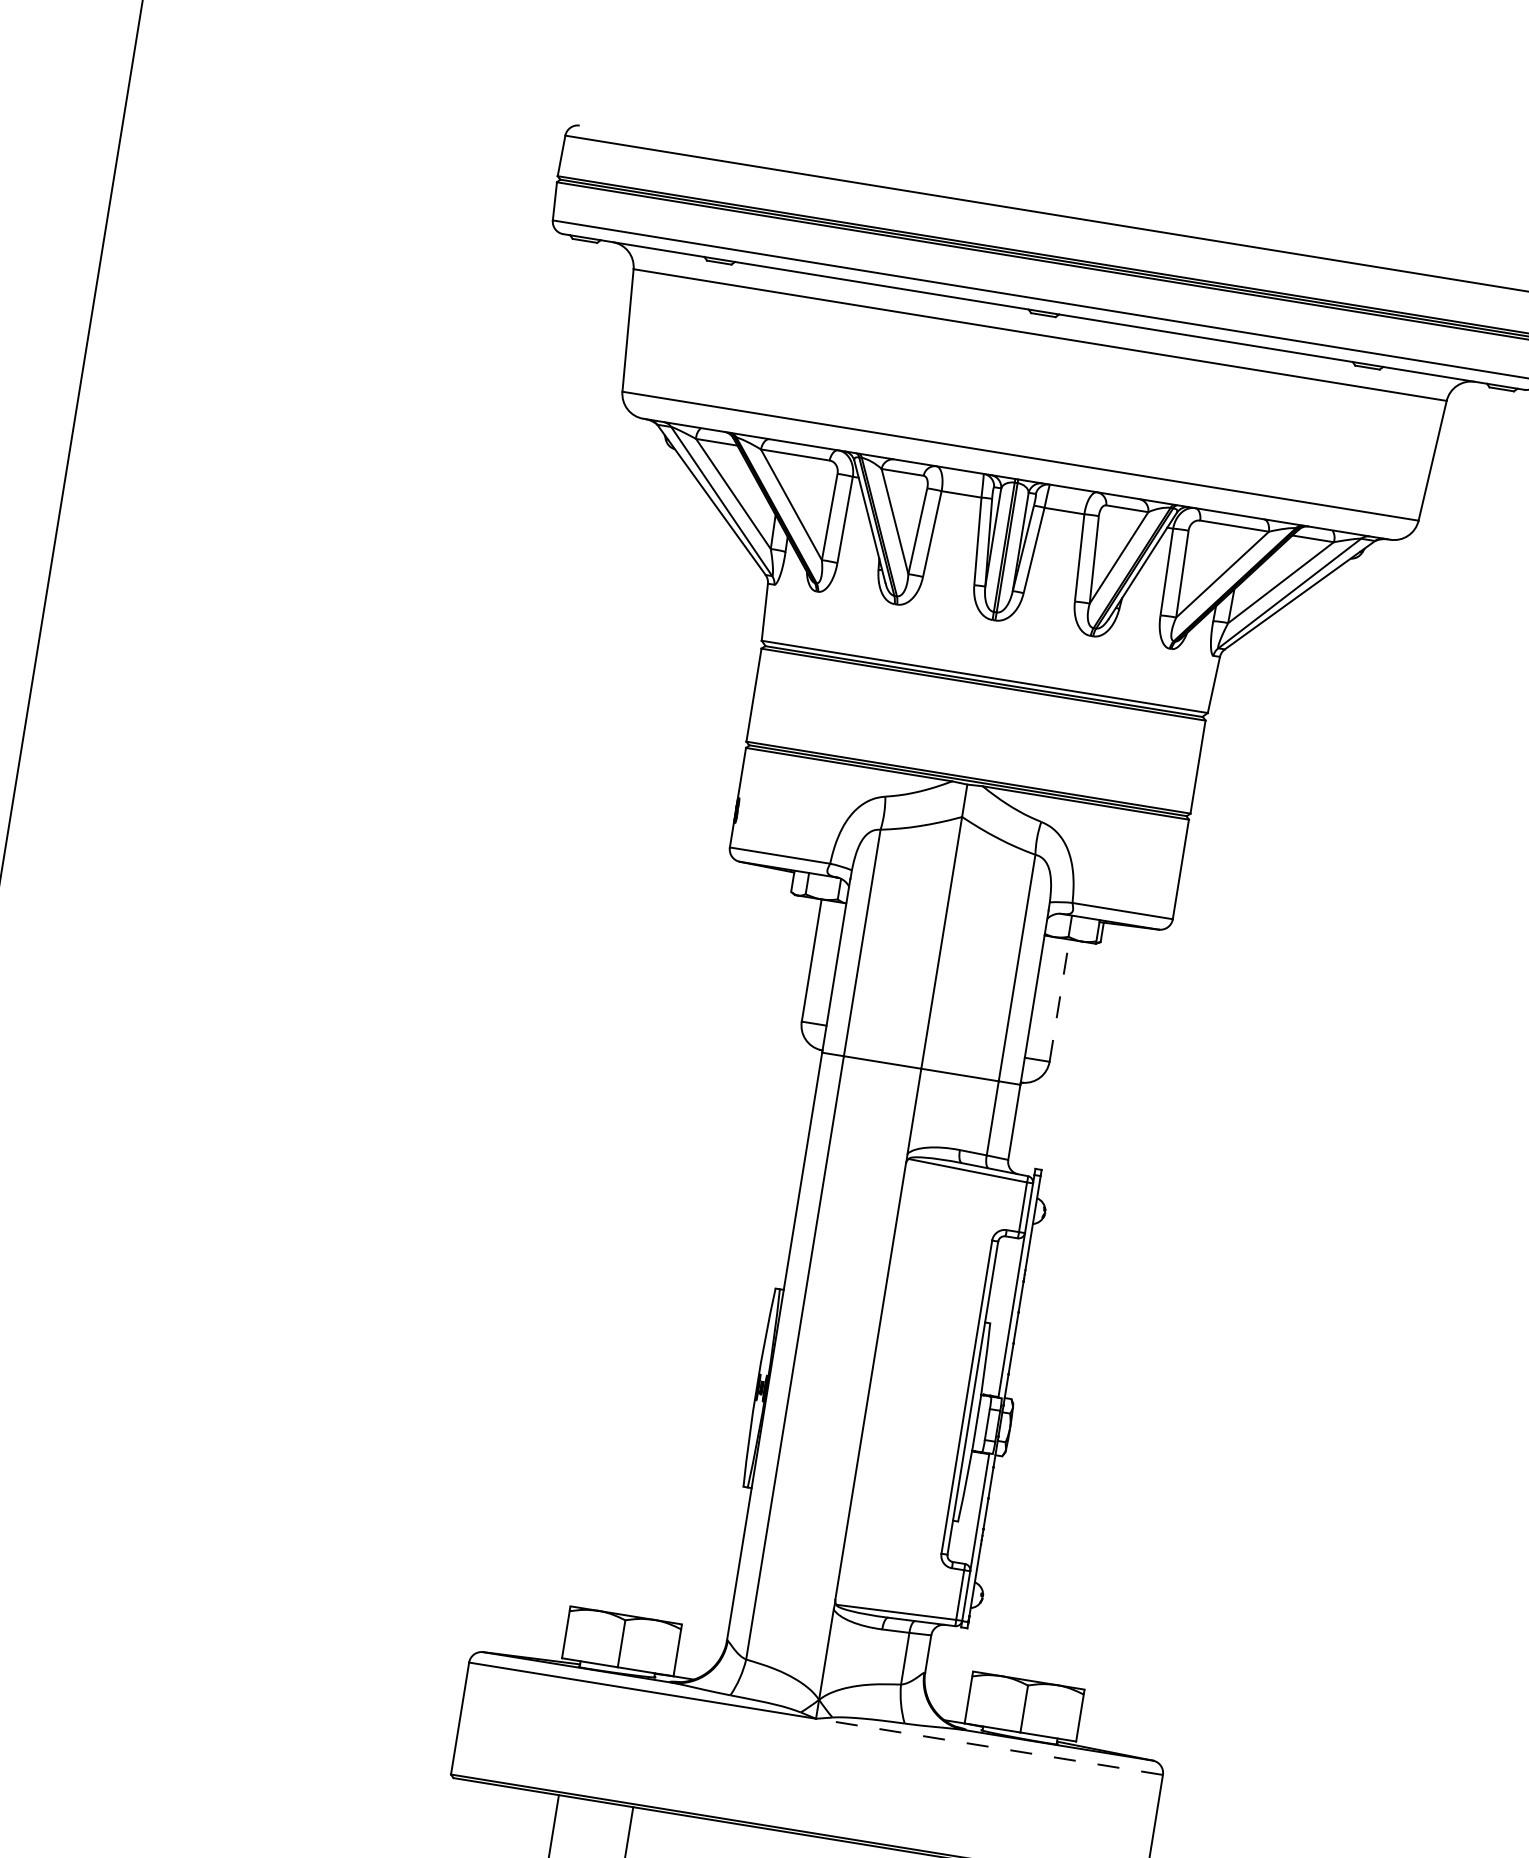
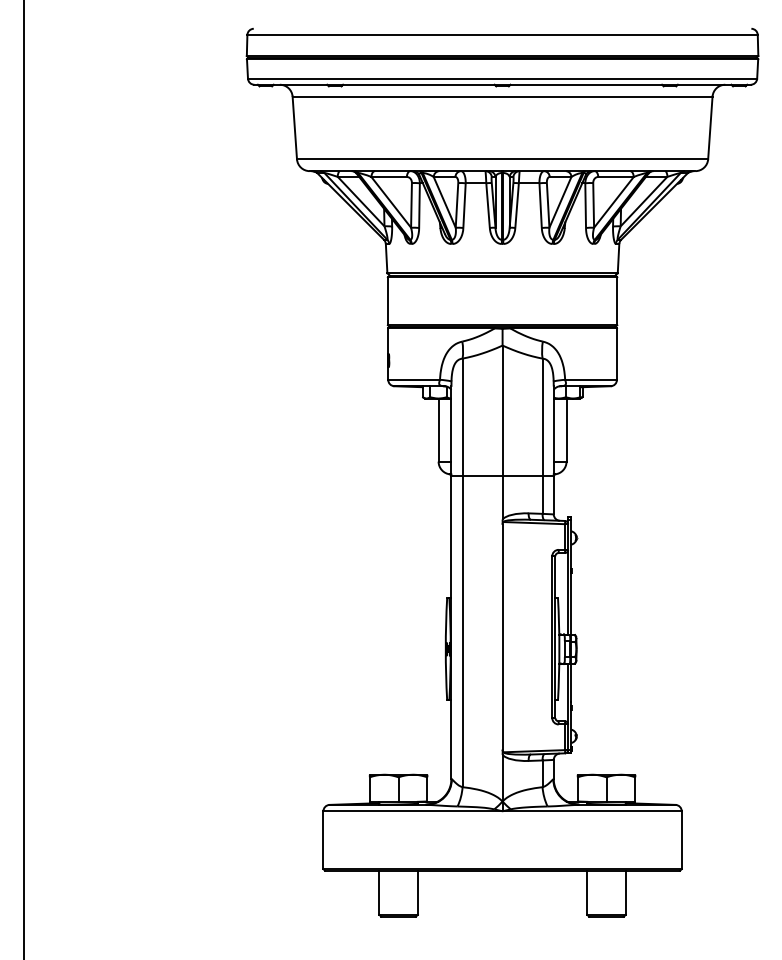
line: (1059, 1001) -> (566, 430), dashed -> solid
line: (990, 1747) -> (592, 811), dashed -> solid

